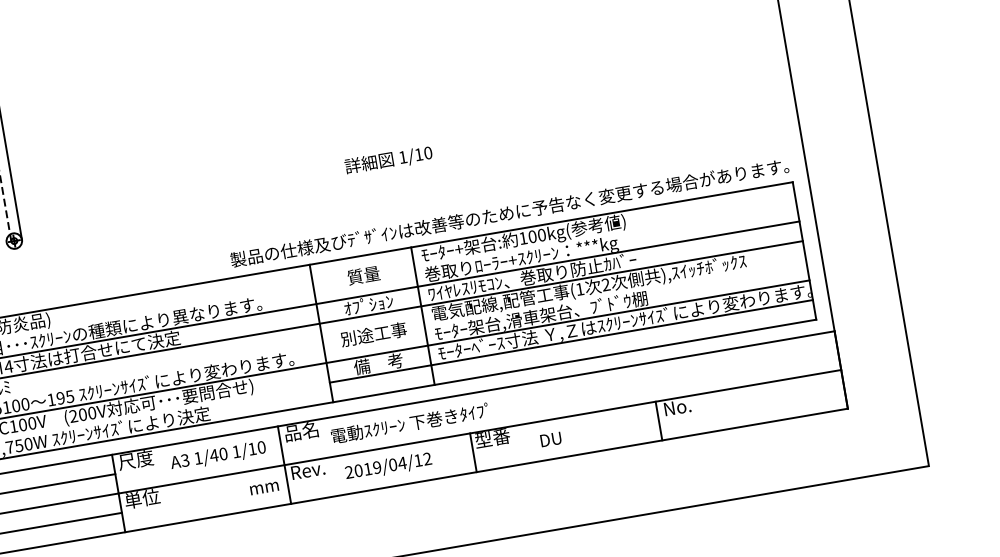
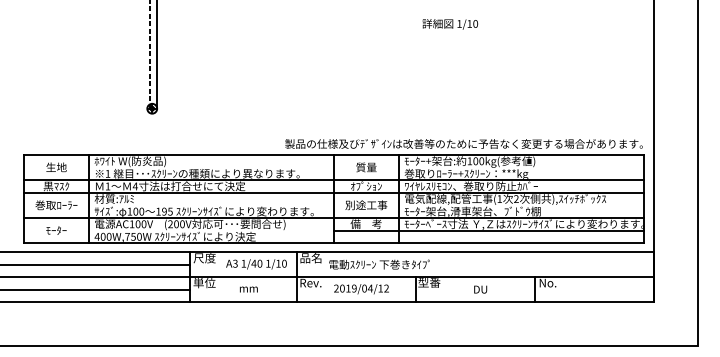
text: (389, 160) -> (450, 24), moved
text: (550, 439) -> (480, 289), moved
text: (263, 488) -> (248, 289), moved

